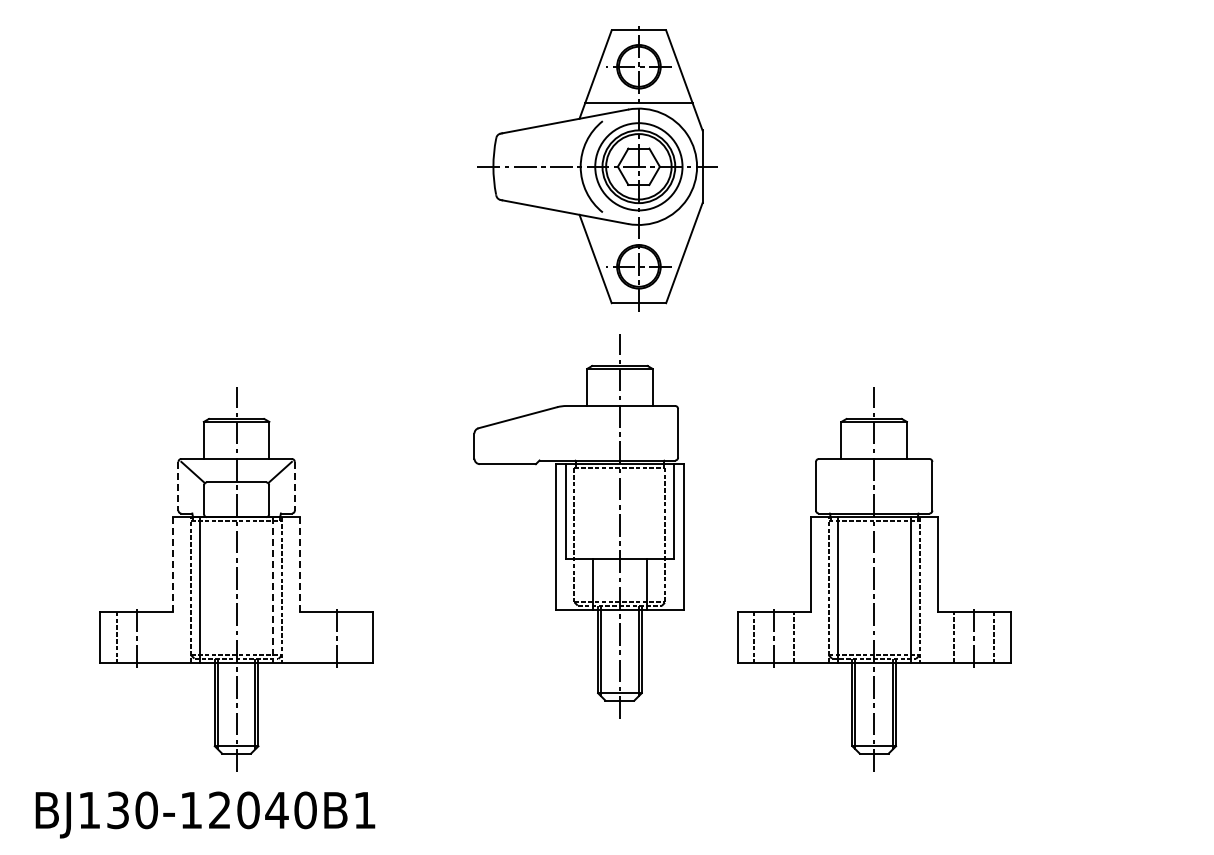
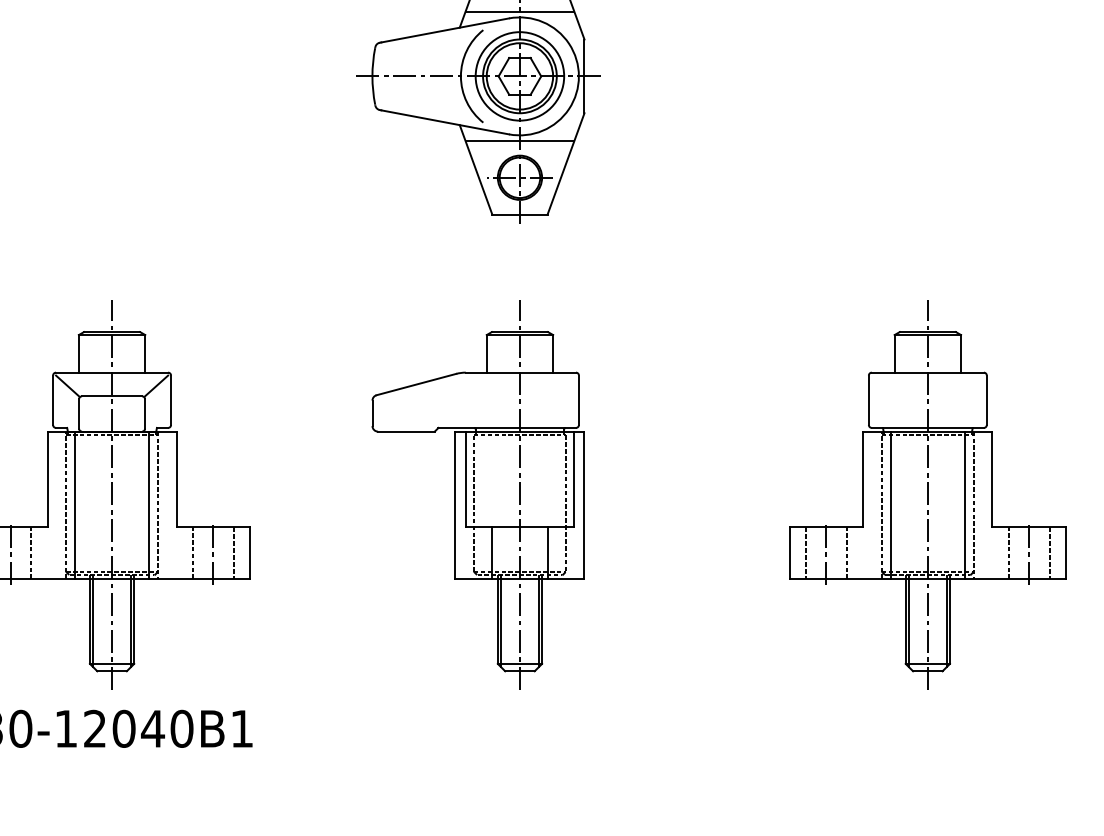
line: (638, 230) -> (519, 140), added
line: (178, 486) -> (53, 400), dashed -> solid
line: (294, 486) -> (170, 400), dashed -> solid
part: (578, 526) -> (477, 494), moved
line: (300, 563) -> (176, 478), dashed -> solid
line: (173, 564) -> (48, 479), dashed -> solid
part: (874, 579) -> (928, 494), moved
line: (273, 589) -> (149, 504), dashed -> solid
line: (156, 636) -> (30, 552), added
line: (316, 636) -> (193, 552), added
line: (356, 636) -> (233, 552), added

